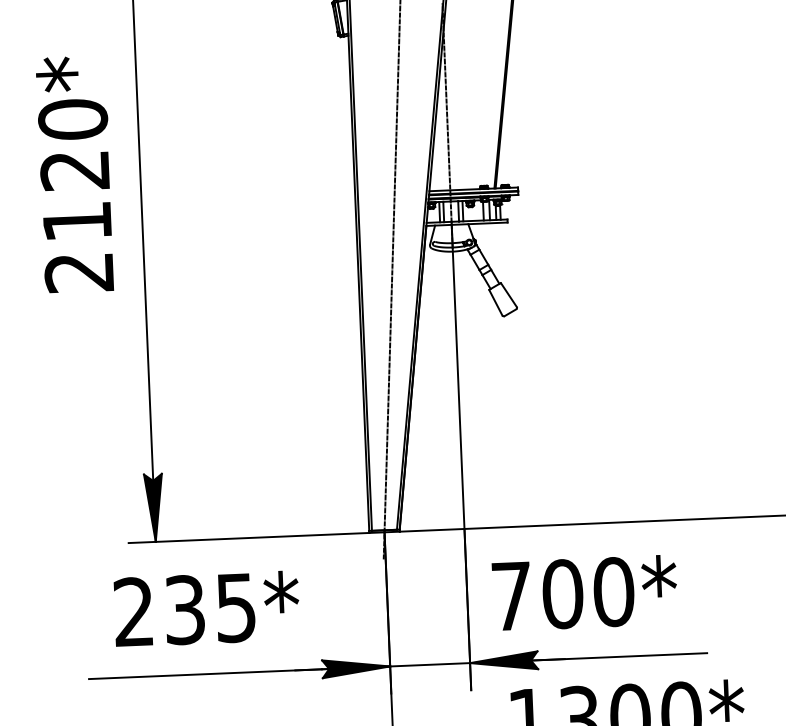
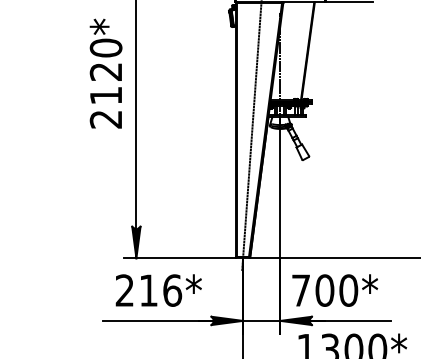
text: (73, 174) -> (105, 73), moved
text: (210, 608) -> (160, 290), 235* -> 216*

